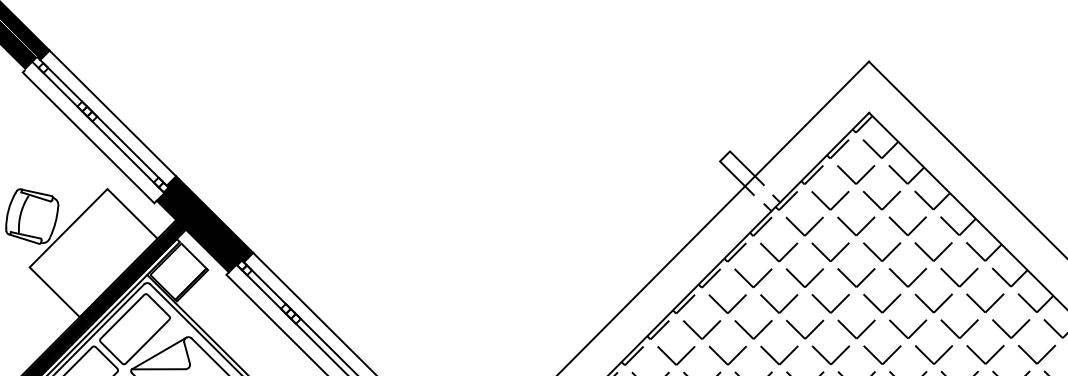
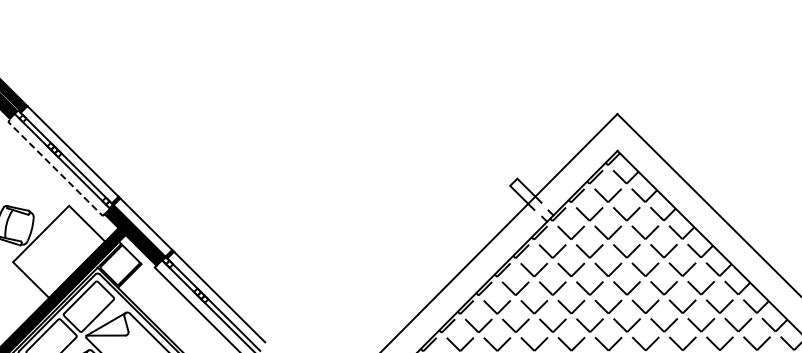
line: (88, 137) -> (55, 168), solid -> dashed
fill: (209, 219) -> (142, 227), removed

